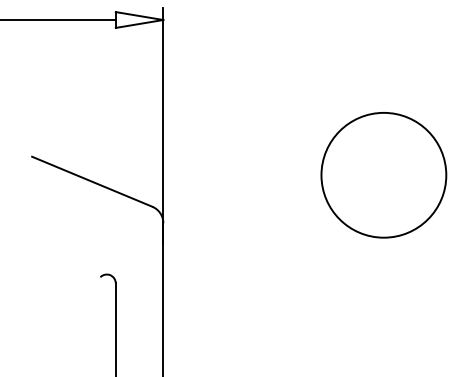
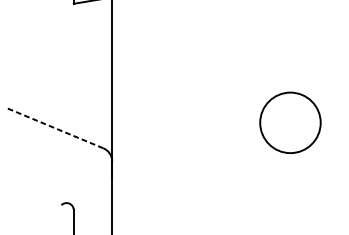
circle: (383, 174) -> (290, 122), size x0.6
line: (91, 181) -> (54, 127), solid -> dashed

